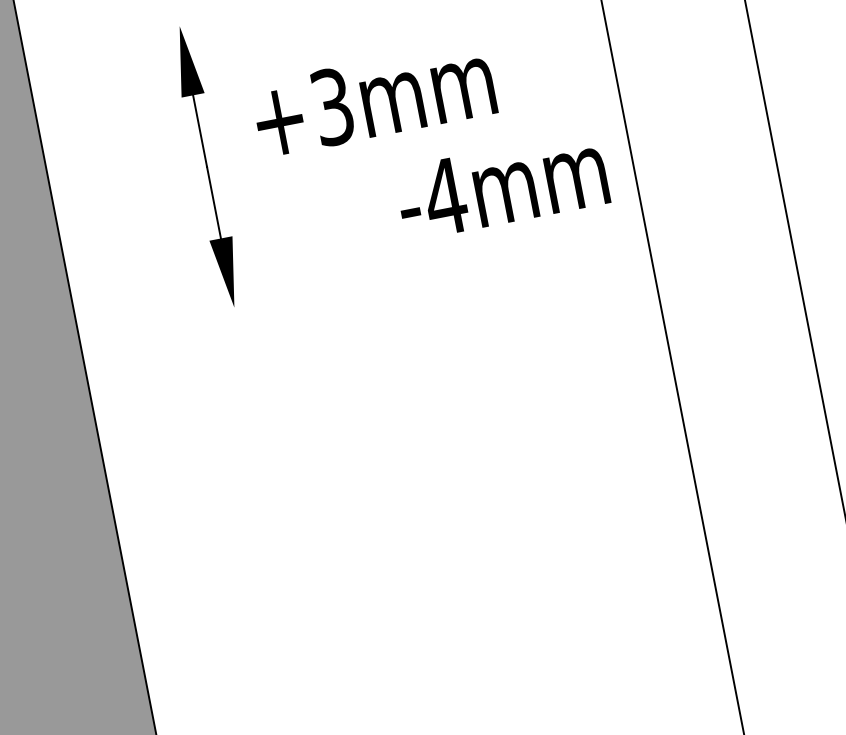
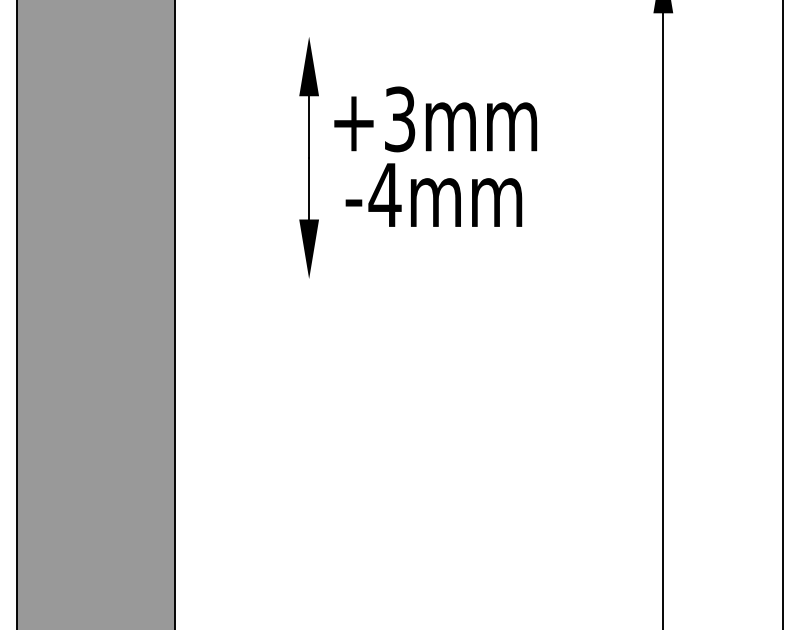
text: (373, 99) -> (435, 119), moved
part: (206, 166) -> (308, 157), moved
text: (501, 185) -> (433, 194), moved

